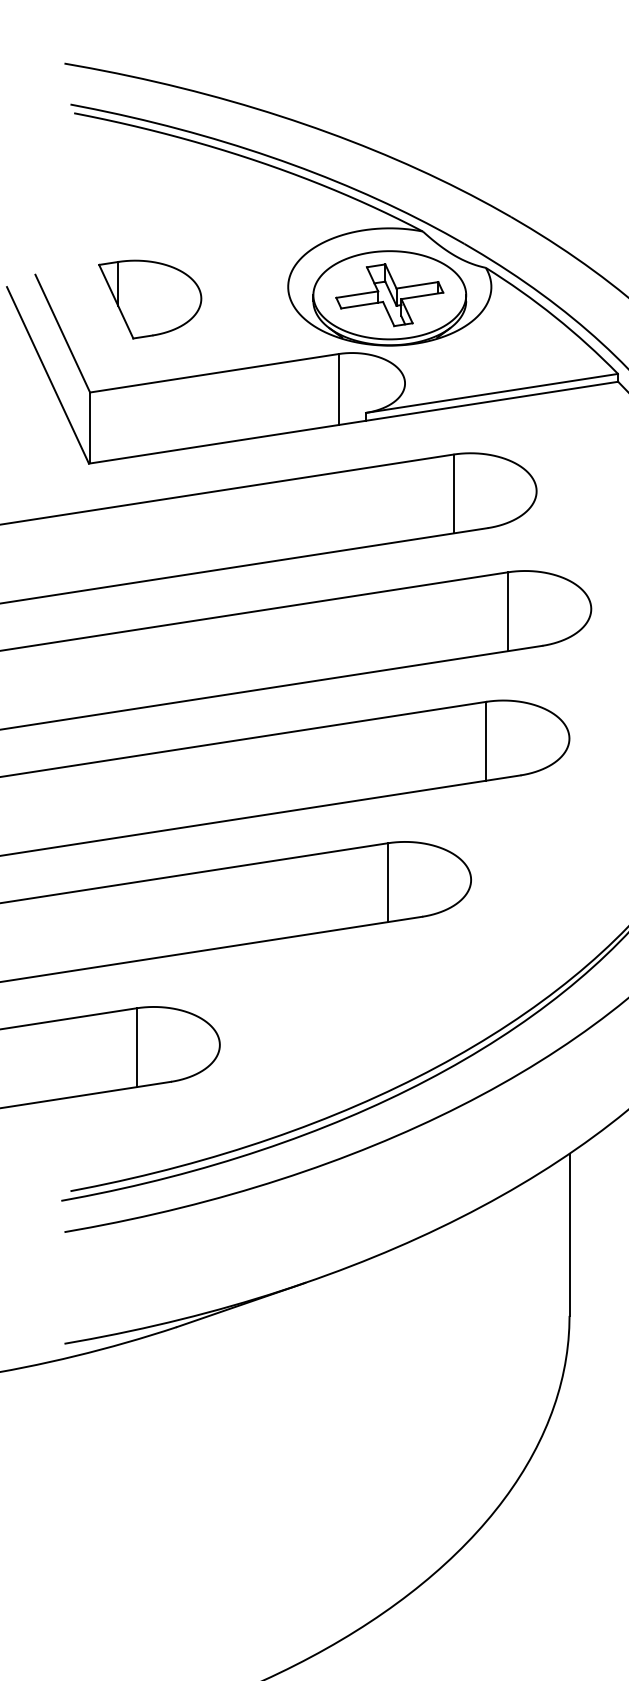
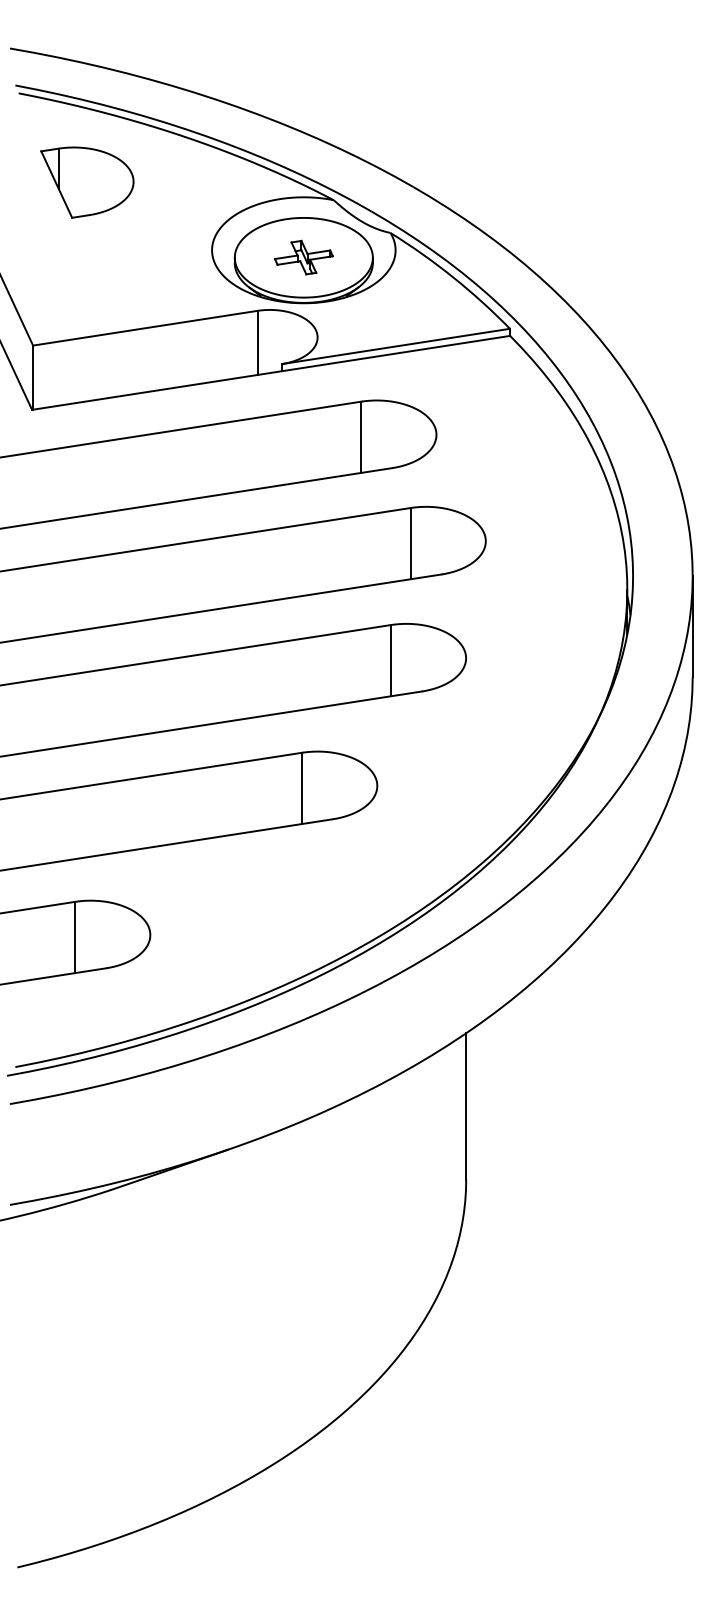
part: (389, 294) -> (303, 257), size x0.6
part: (150, 299) -> (87, 182), moved

